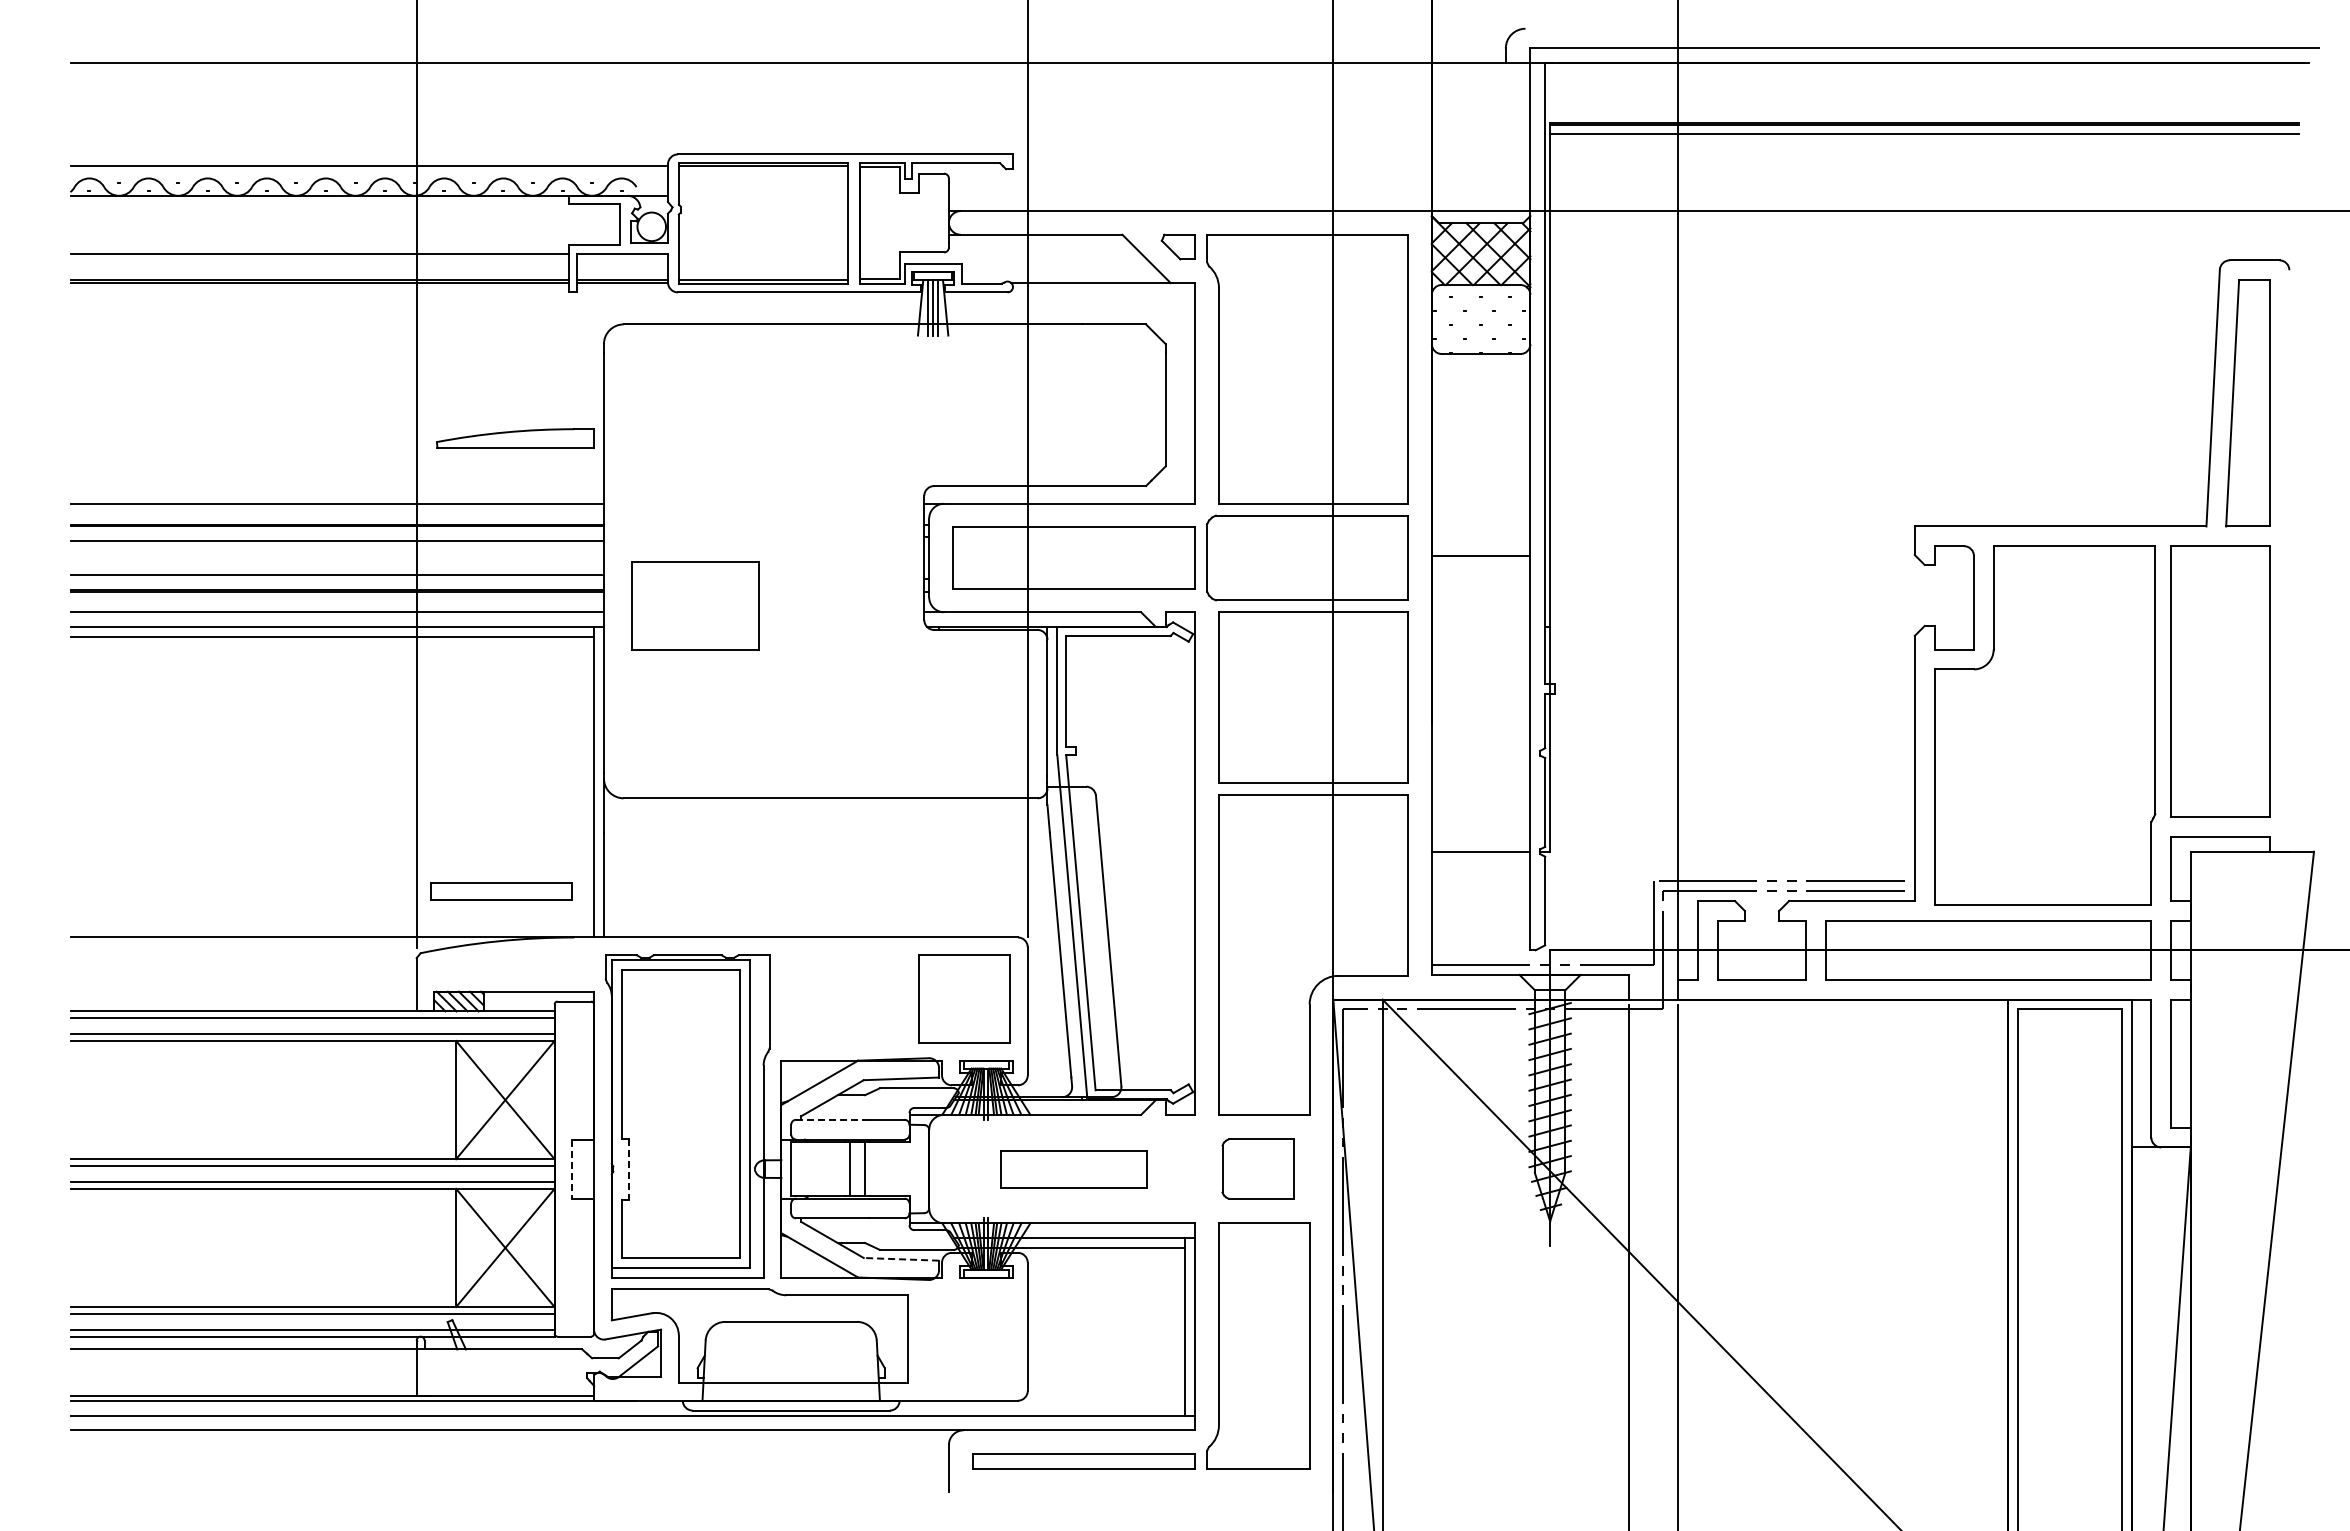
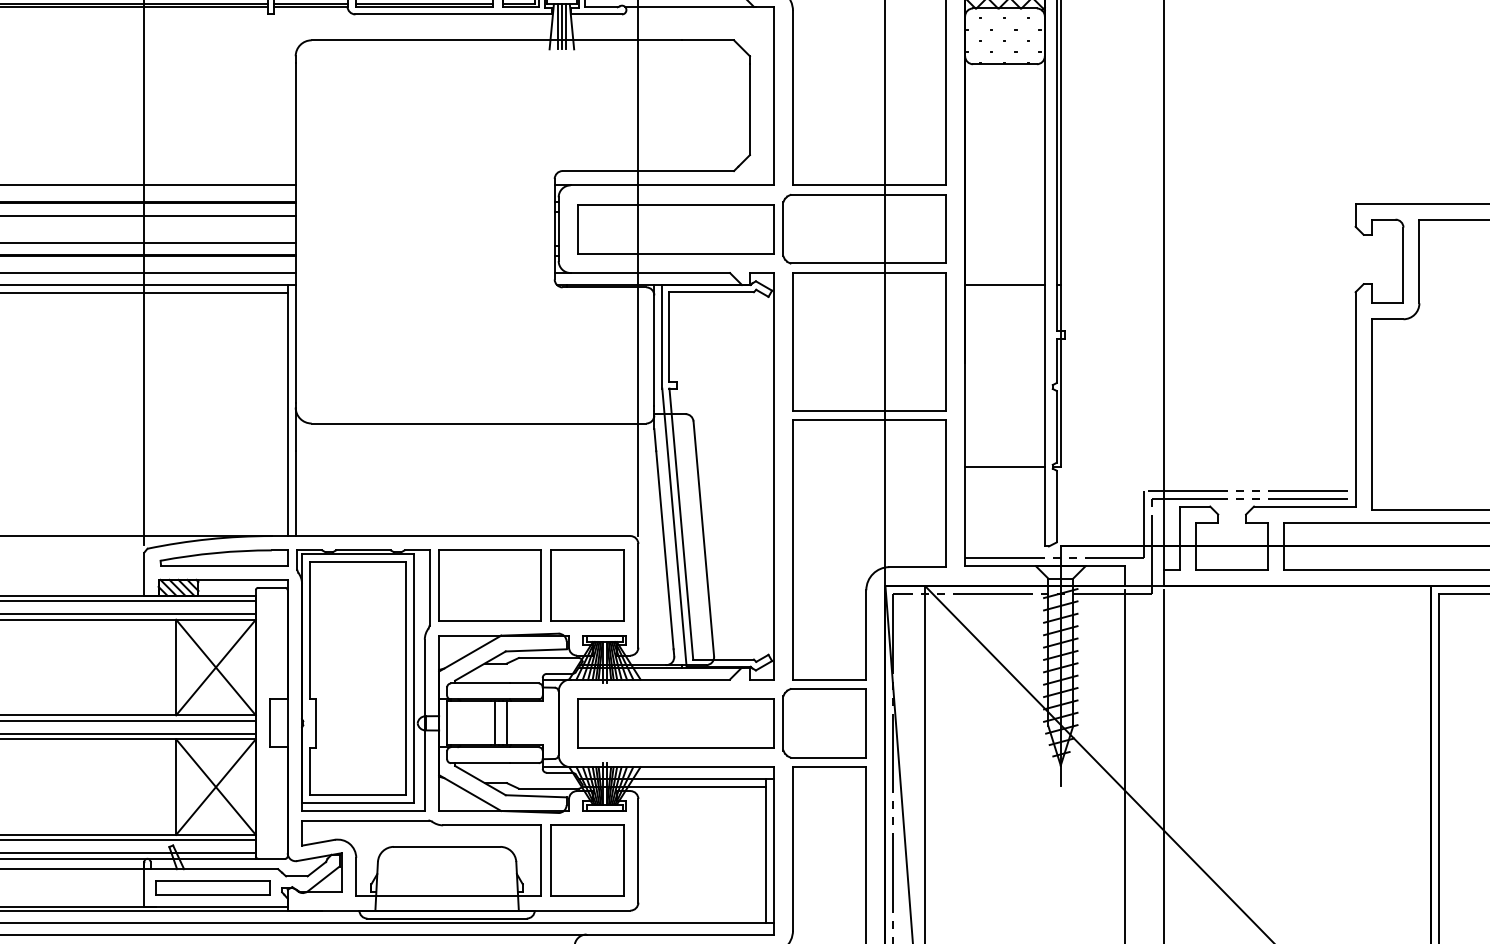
part: (515, 438) -> (224, 557), moved
line: (1480, 555) -> (1004, 284), moved
part: (695, 605) -> (490, 585), moved
part: (501, 891) -> (212, 887), moved
line: (832, 1119) -> (480, 683), dashed -> solid
part: (1258, 1168) -> (824, 722), size x1.43
line: (572, 1169) -> (270, 723), dashed -> solid
line: (628, 1169) -> (315, 723), dashed -> solid
part: (1073, 1169) -> (675, 723), size x1.67
line: (901, 1259) -> (536, 796), dashed -> solid
part: (964, 1338) -> (587, 860), added

